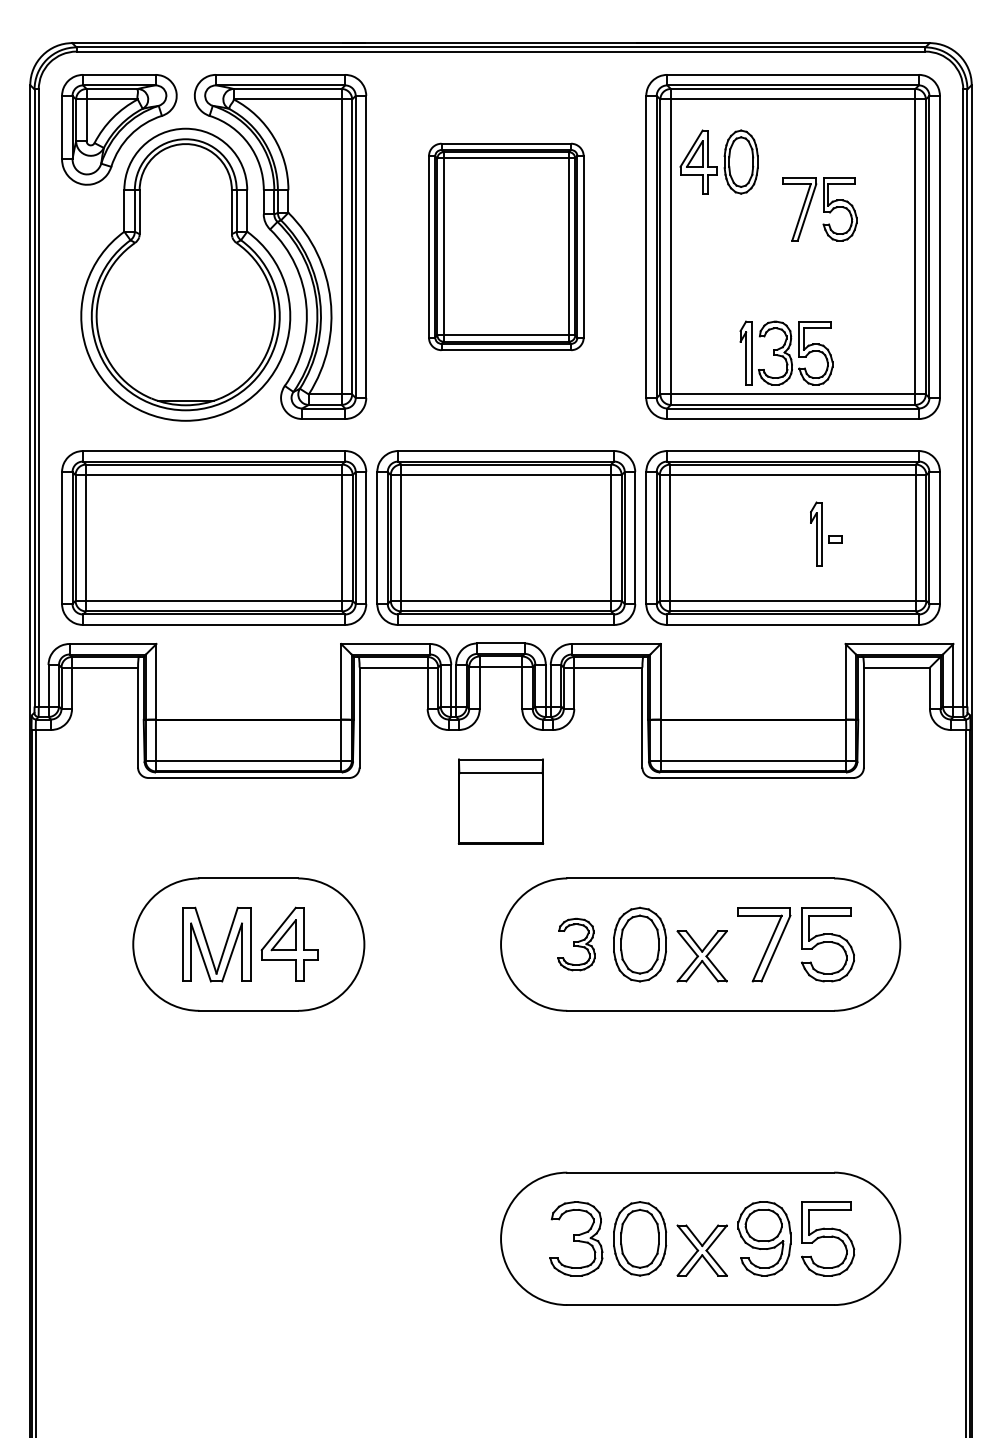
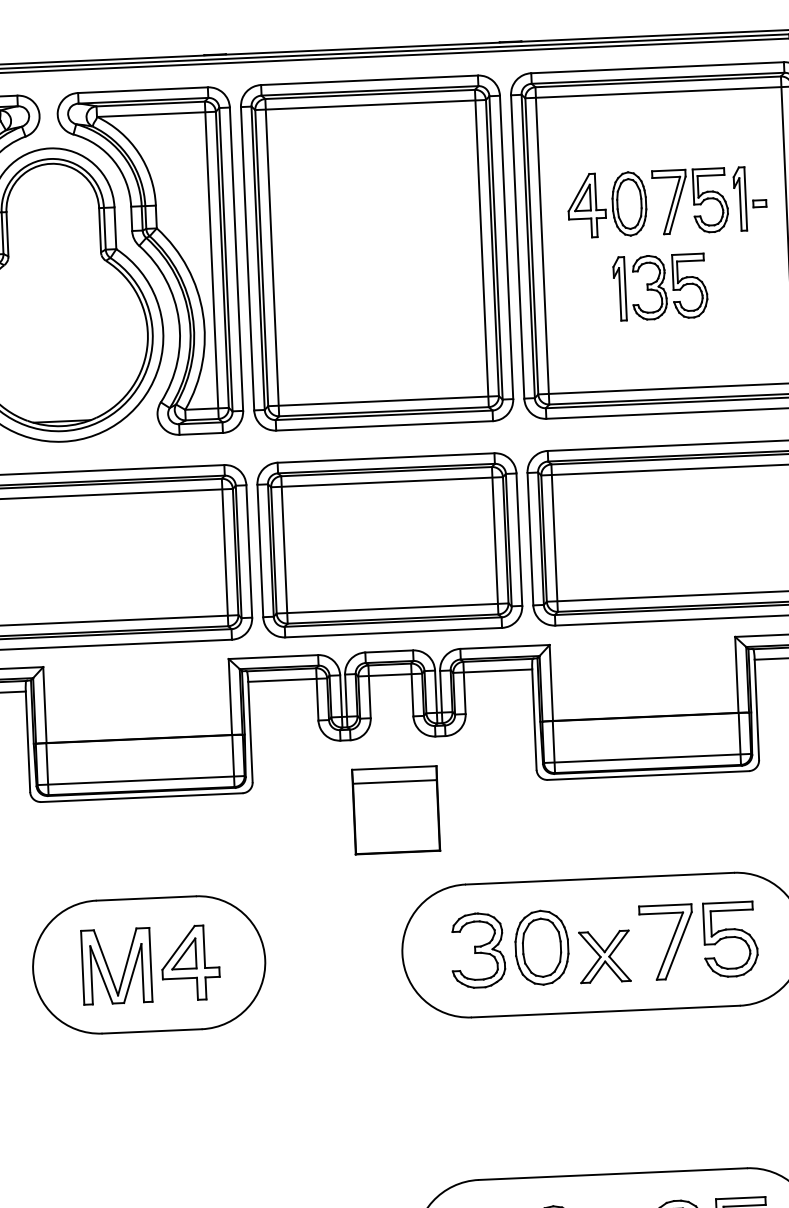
part: (718, 161) -> (606, 204), moved
part: (506, 246) -> (377, 252), size x1.67
part: (786, 352) -> (660, 286), moved
part: (826, 533) -> (750, 198), moved
part: (576, 944) -> (478, 950), size x1.43

